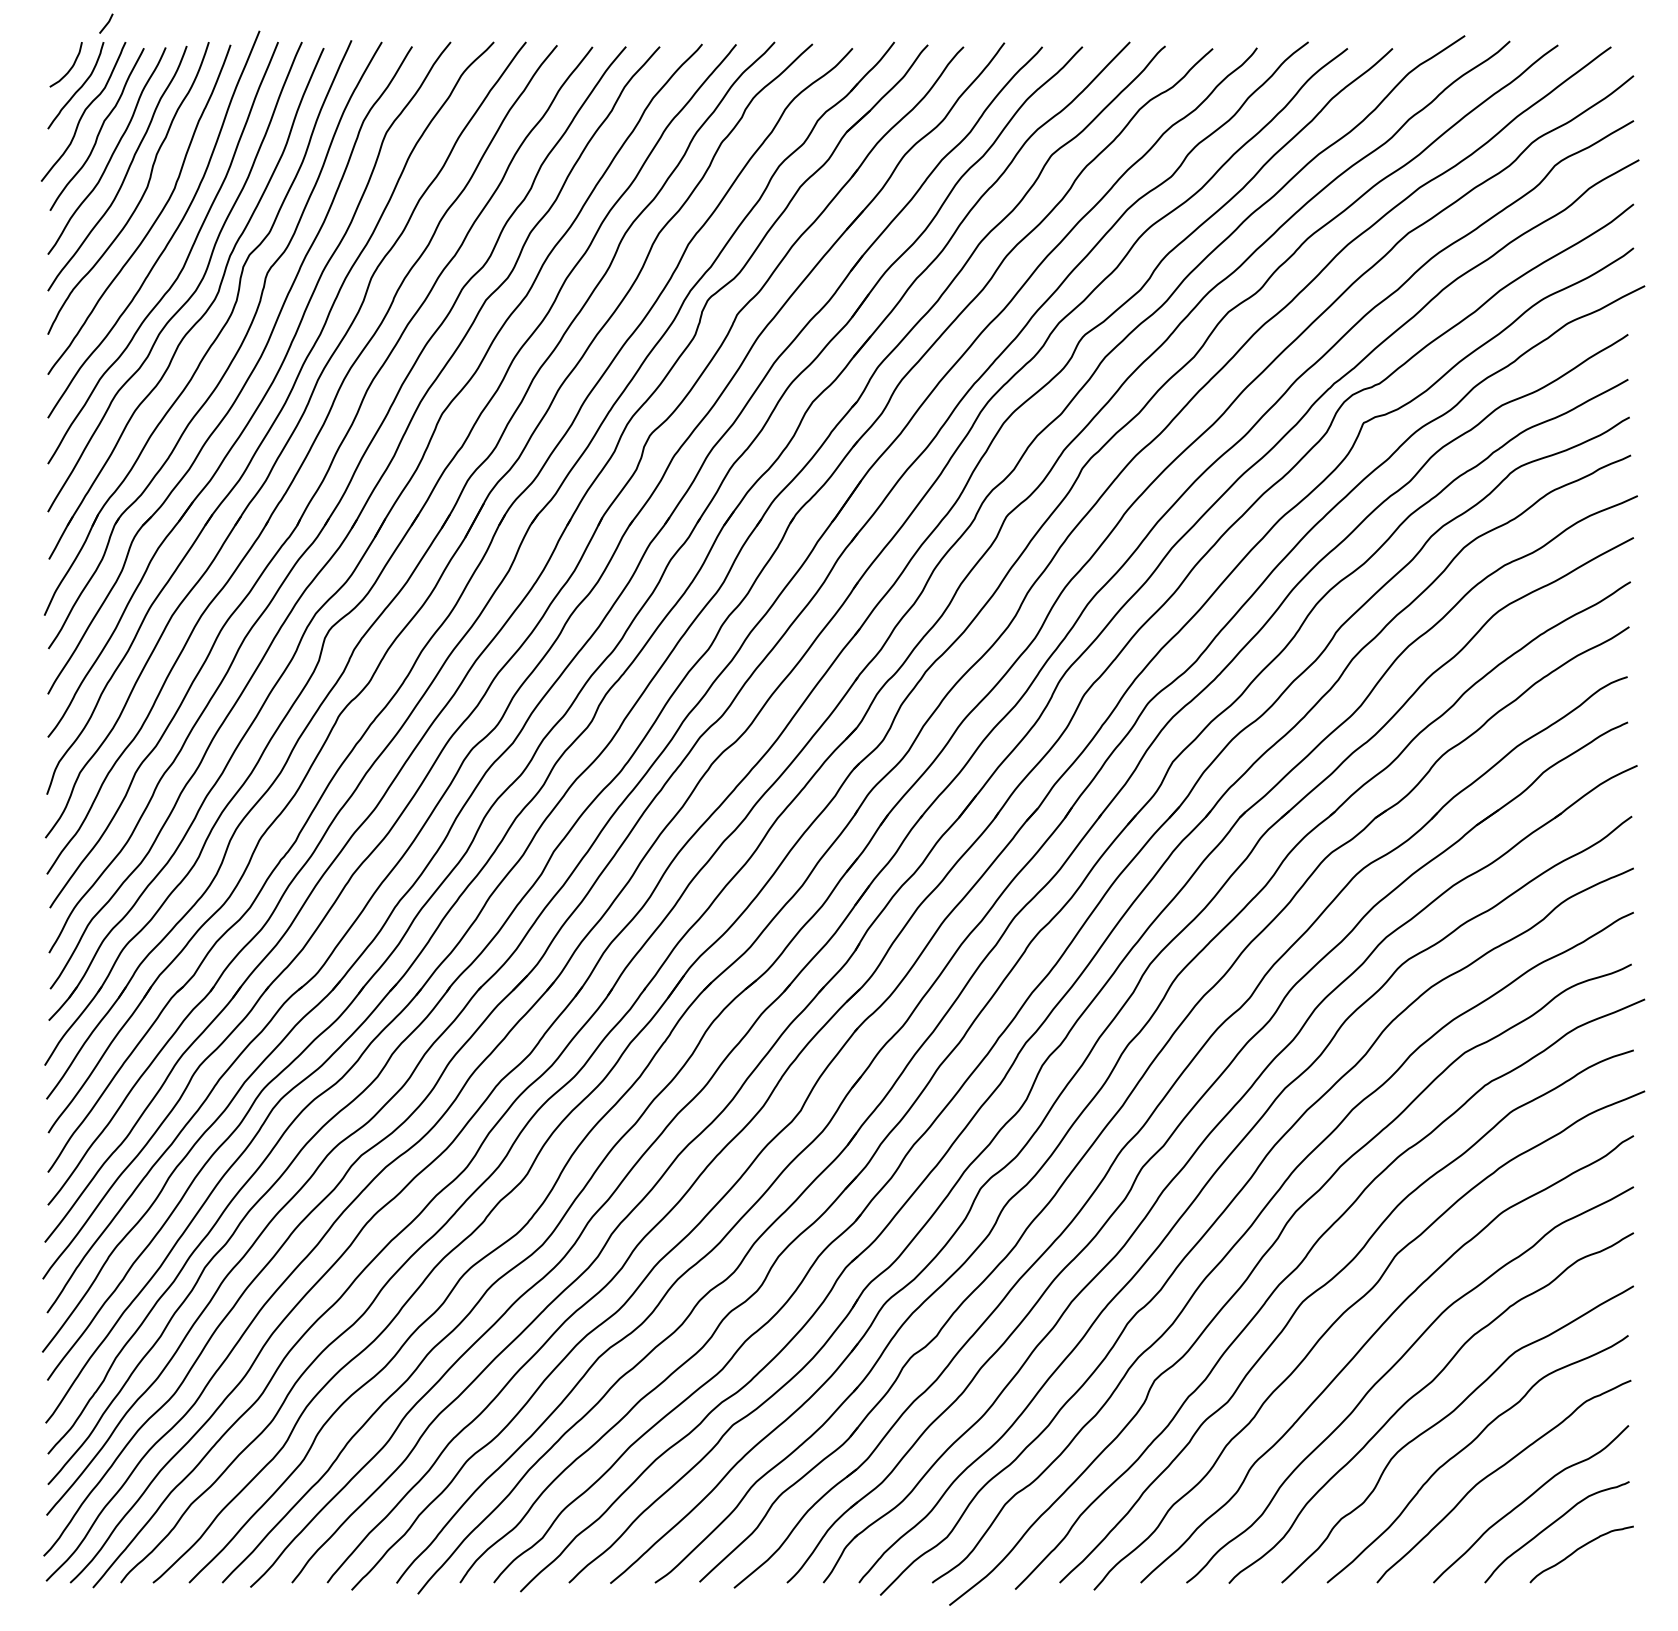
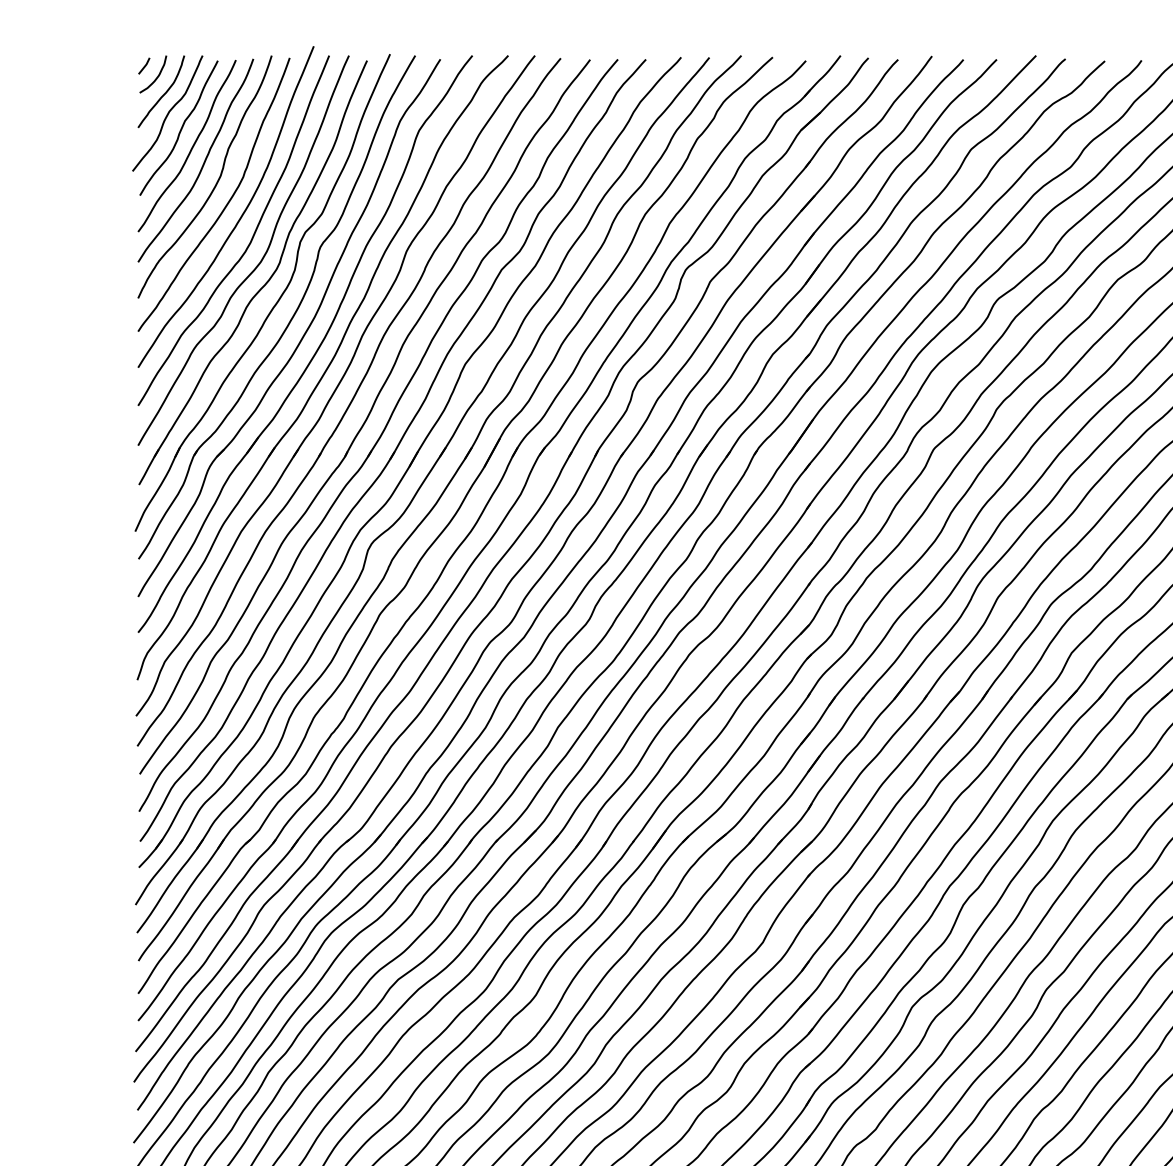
line: (106, 23) -> (144, 65), moved

